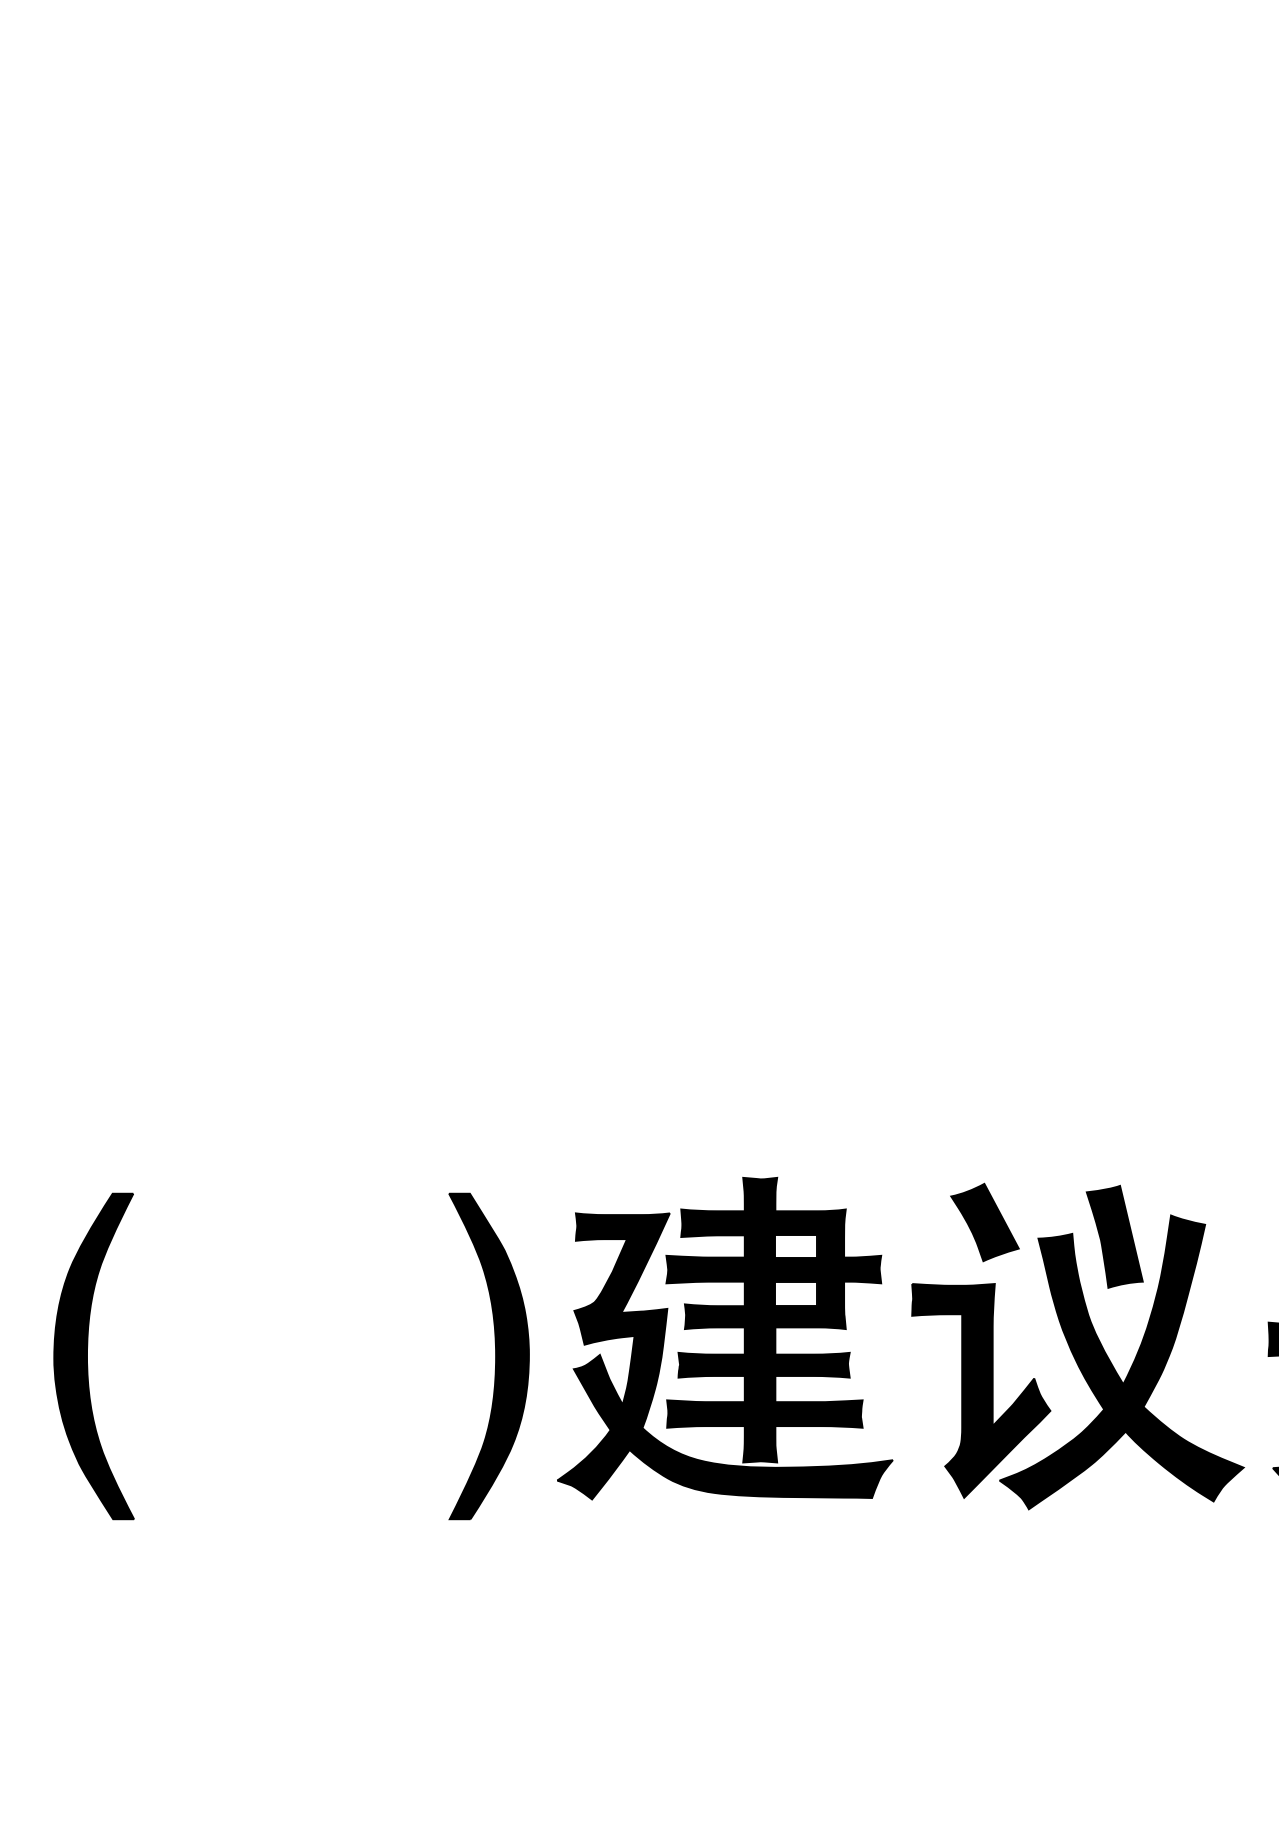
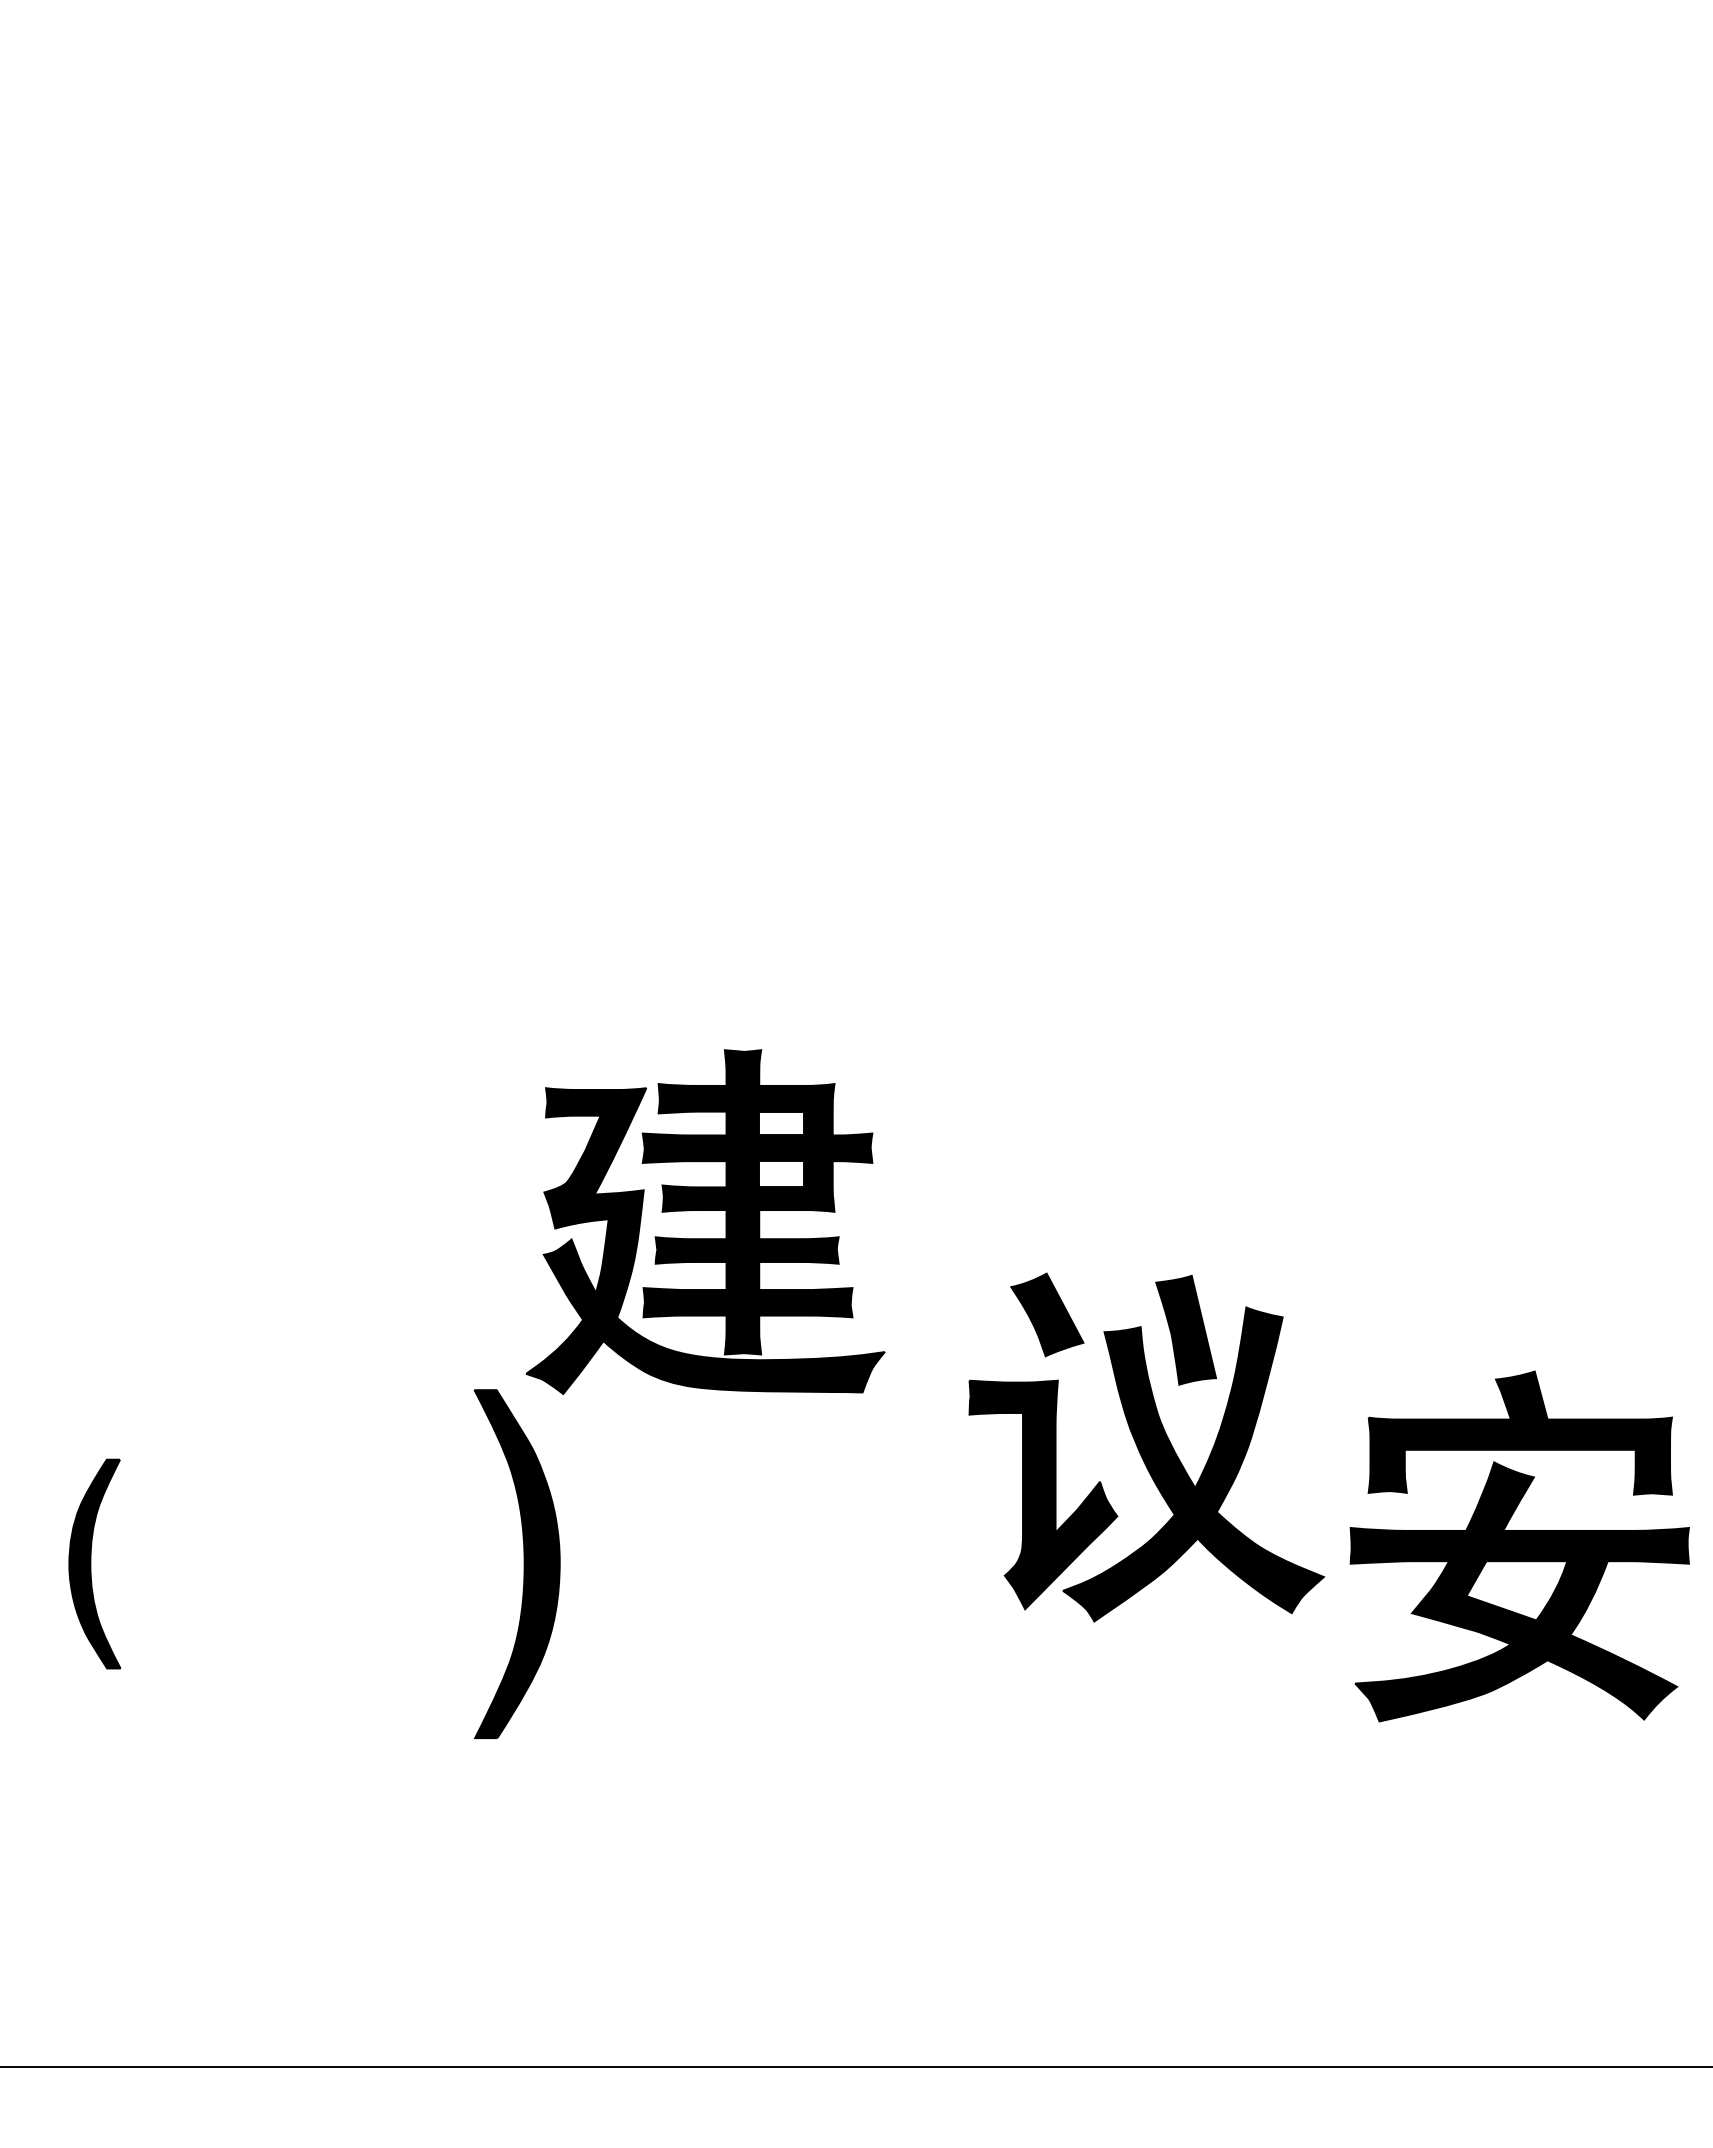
part: (725, 1327) -> (705, 1210), moved
part: (1077, 1346) -> (1146, 1447), moved
part: (93, 1355) -> (94, 1563), size x0.6

